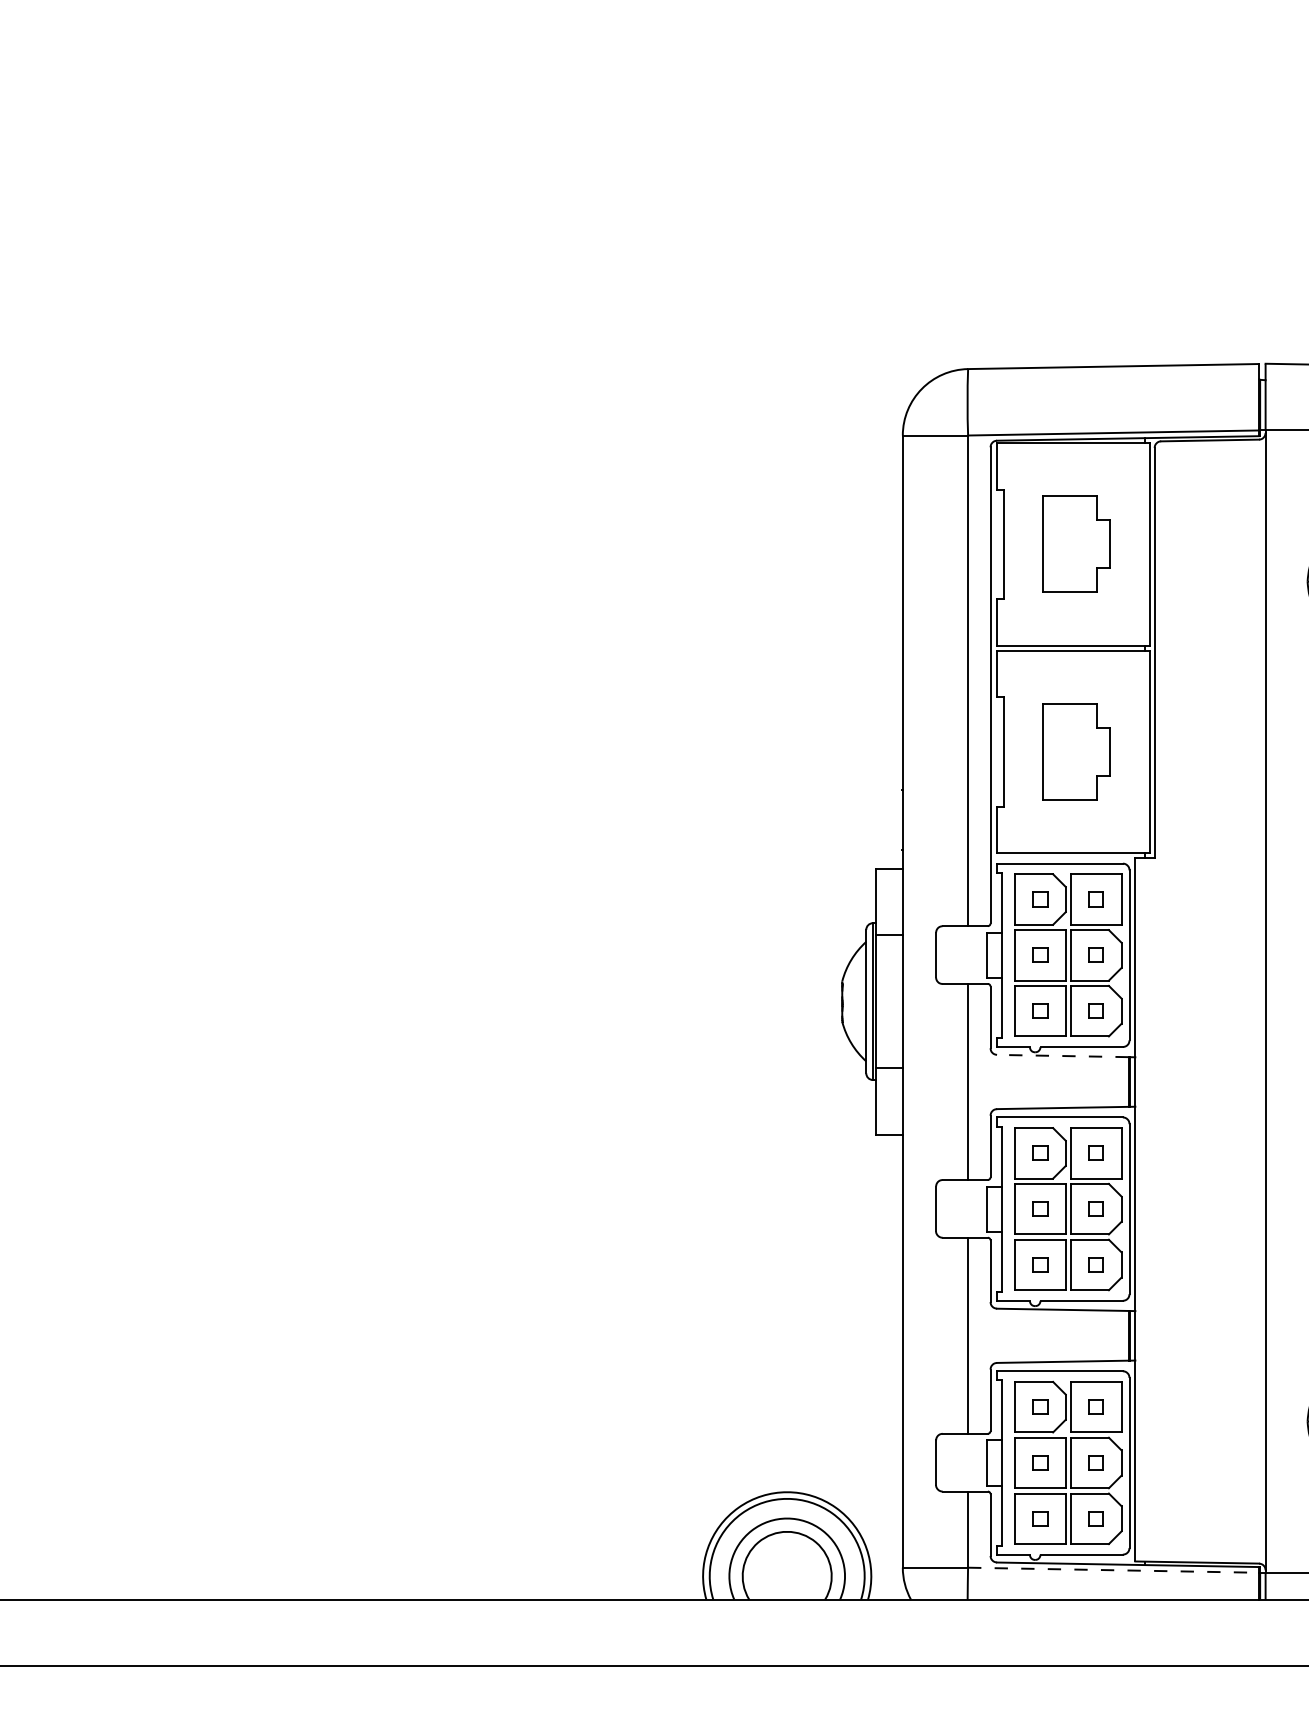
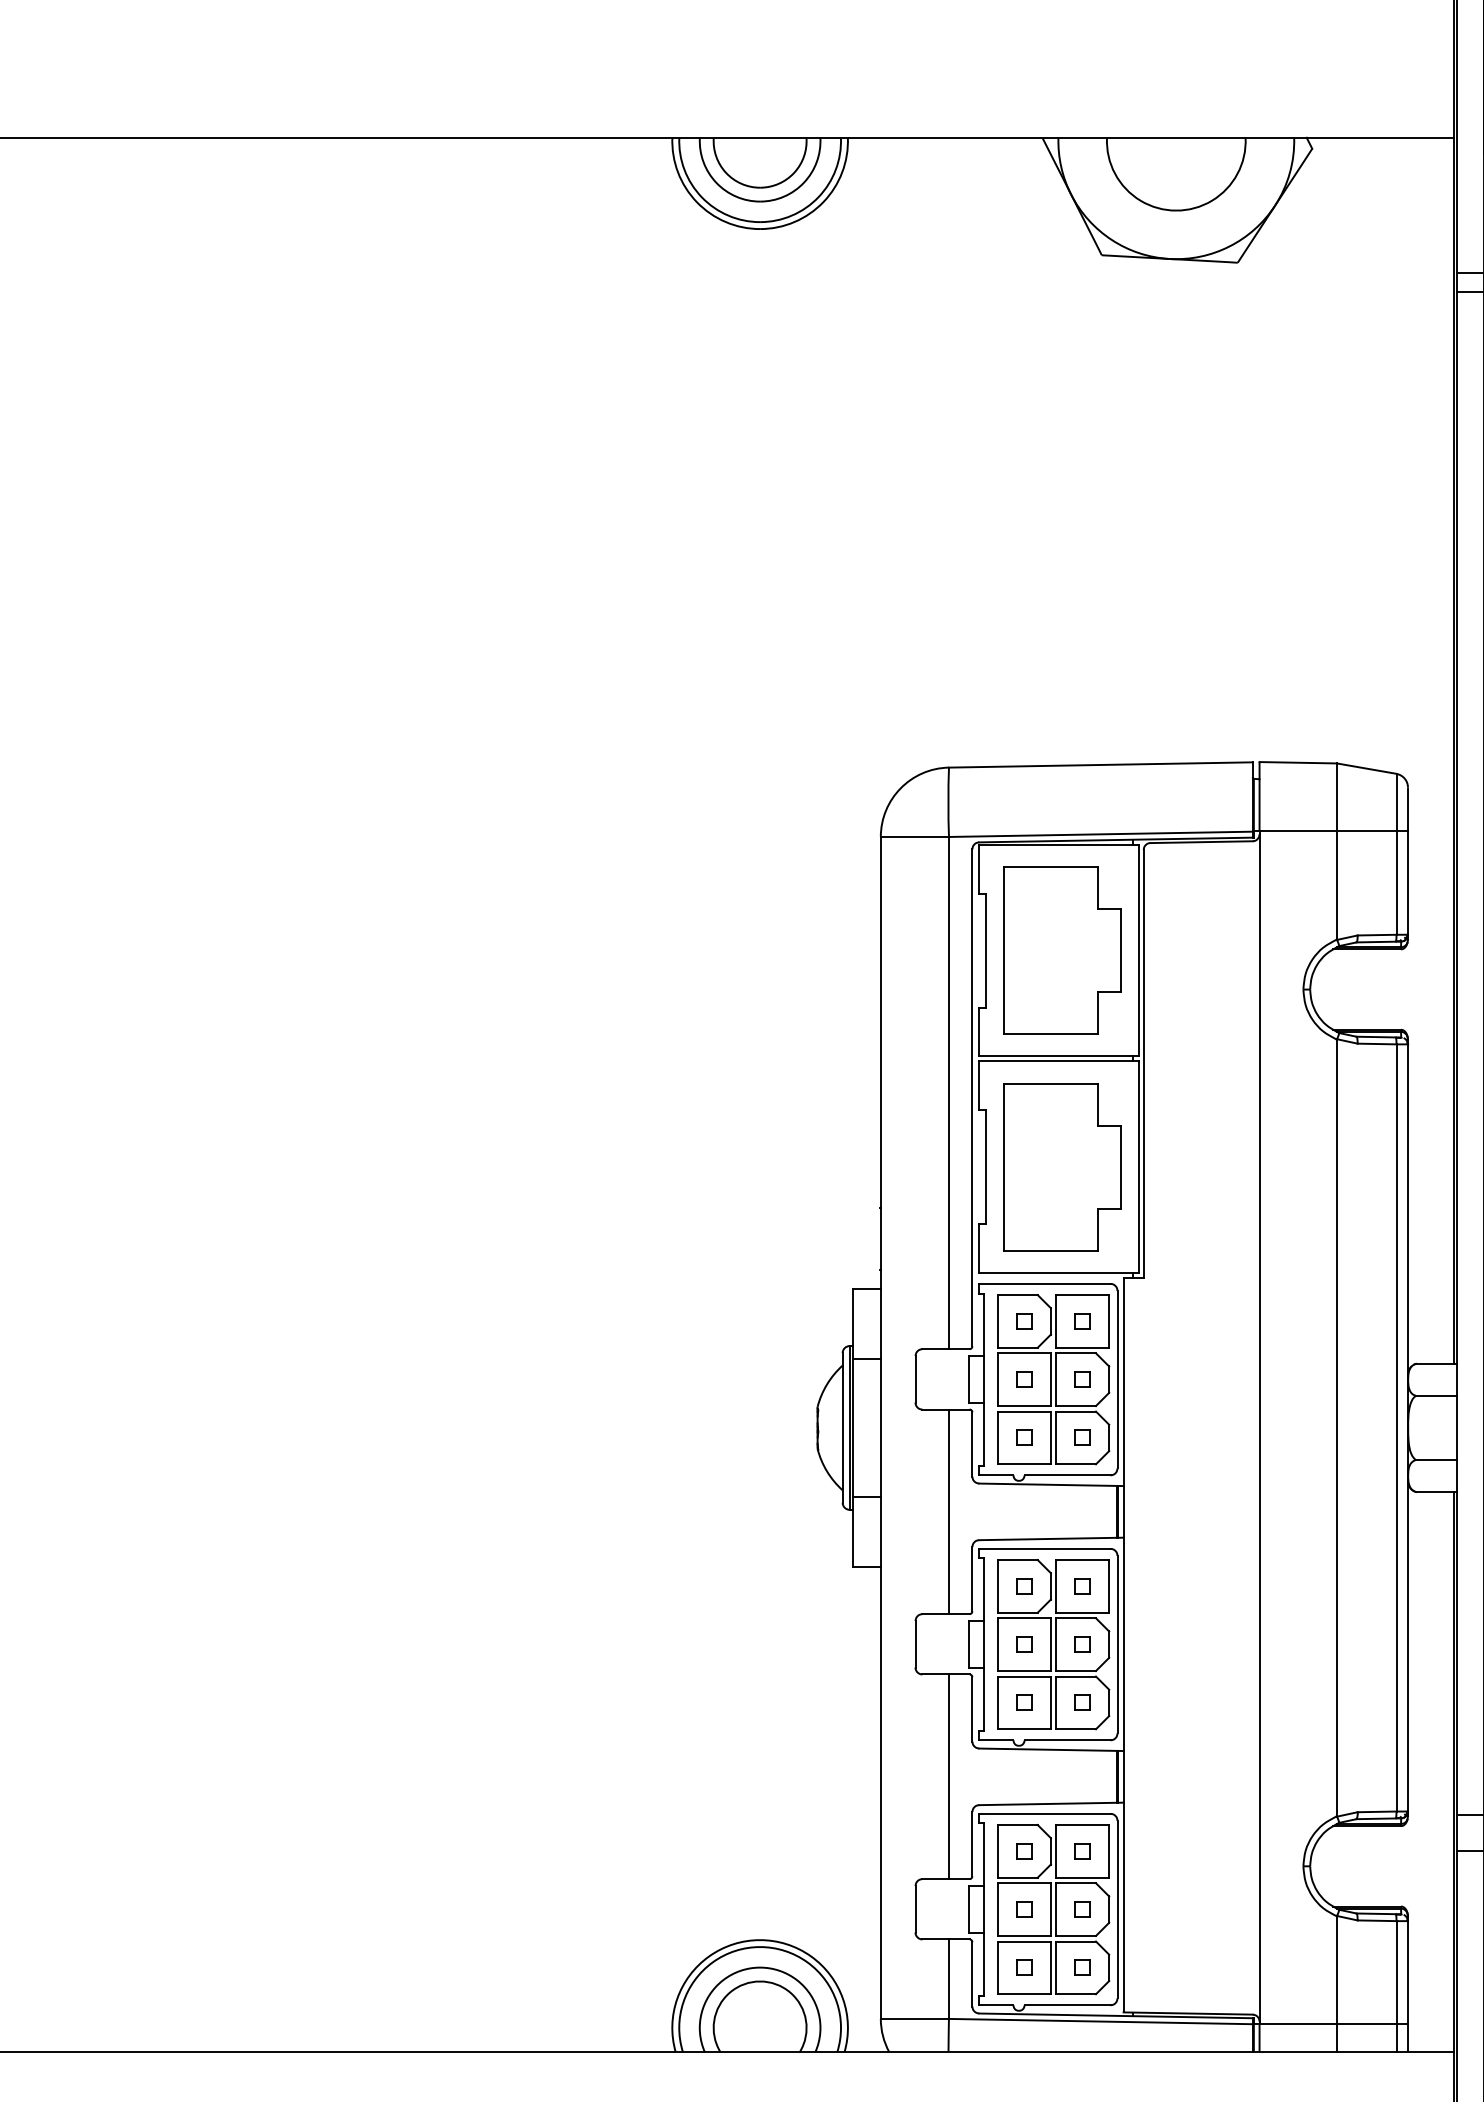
part: (1076, 544) -> (1062, 950), size x1.67
part: (1076, 752) -> (1062, 1167), size x1.67
line: (1062, 1055) -> (1047, 1484), dashed -> solid
line: (1113, 1570) -> (1100, 2021), dashed -> solid

